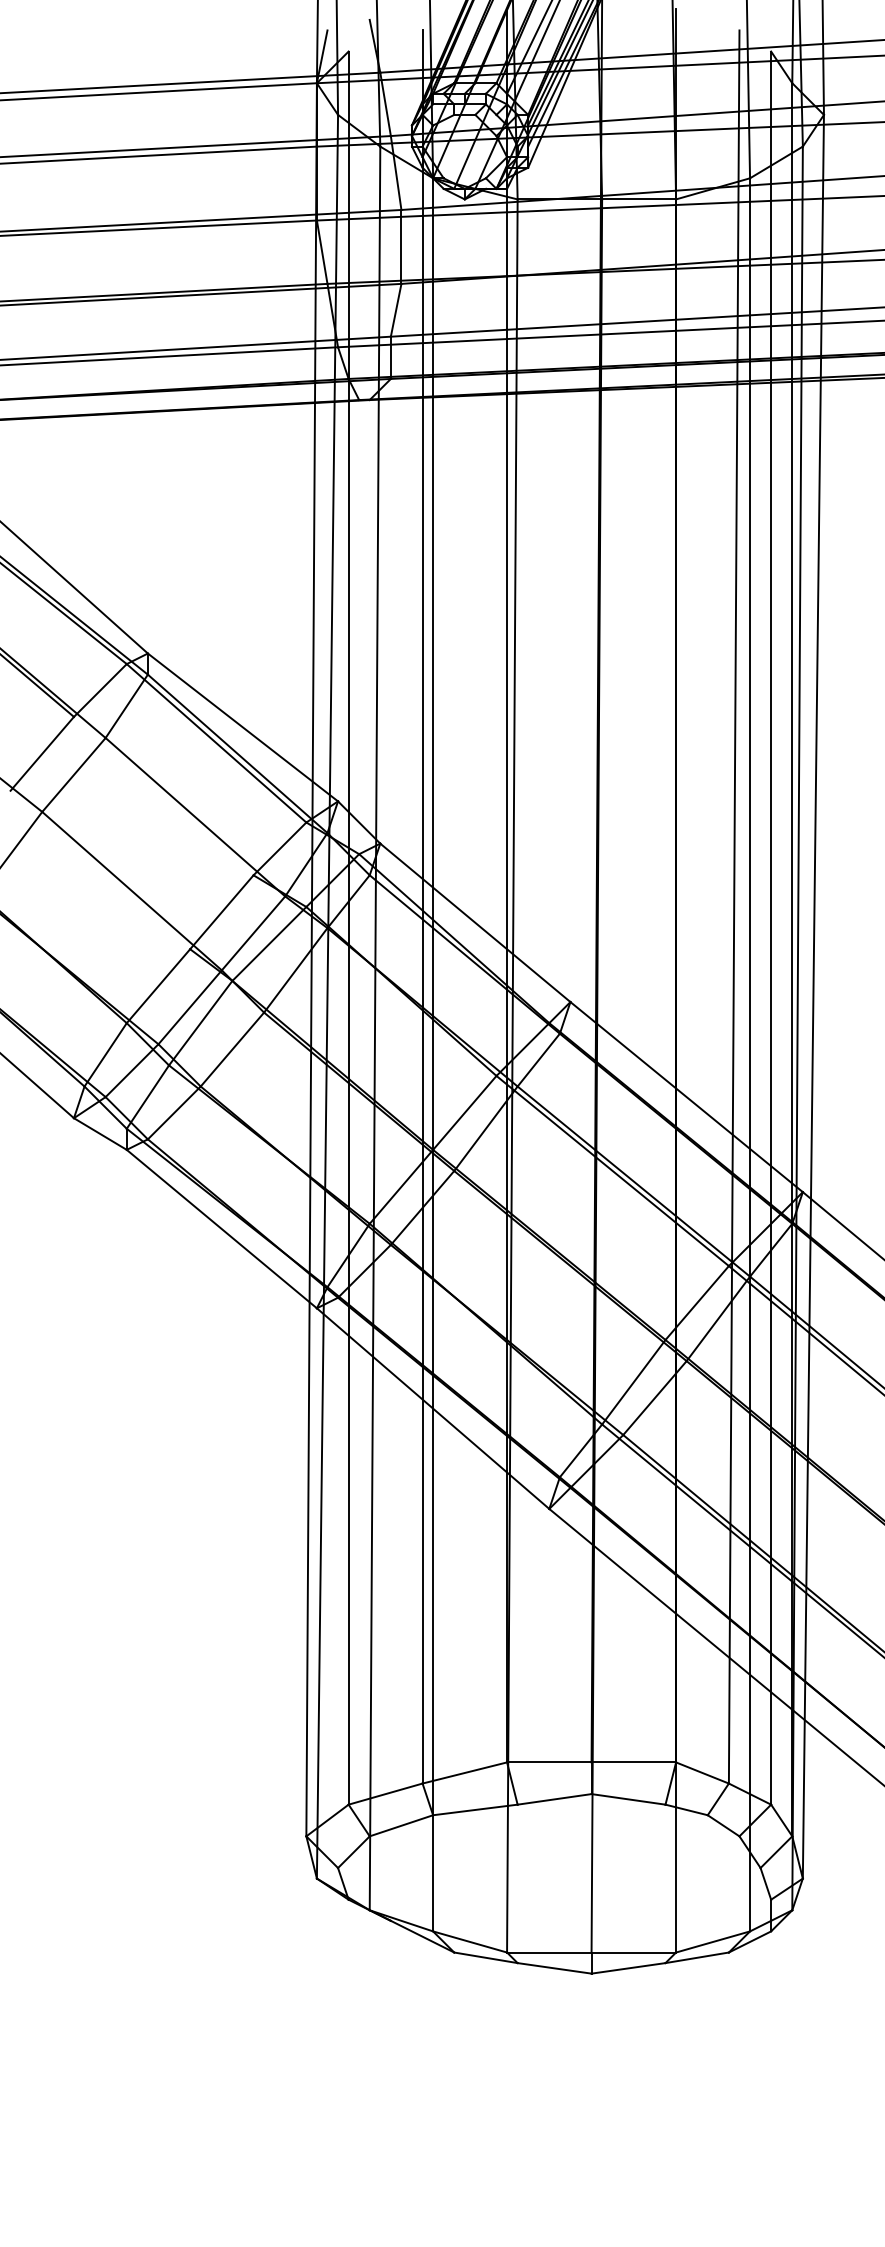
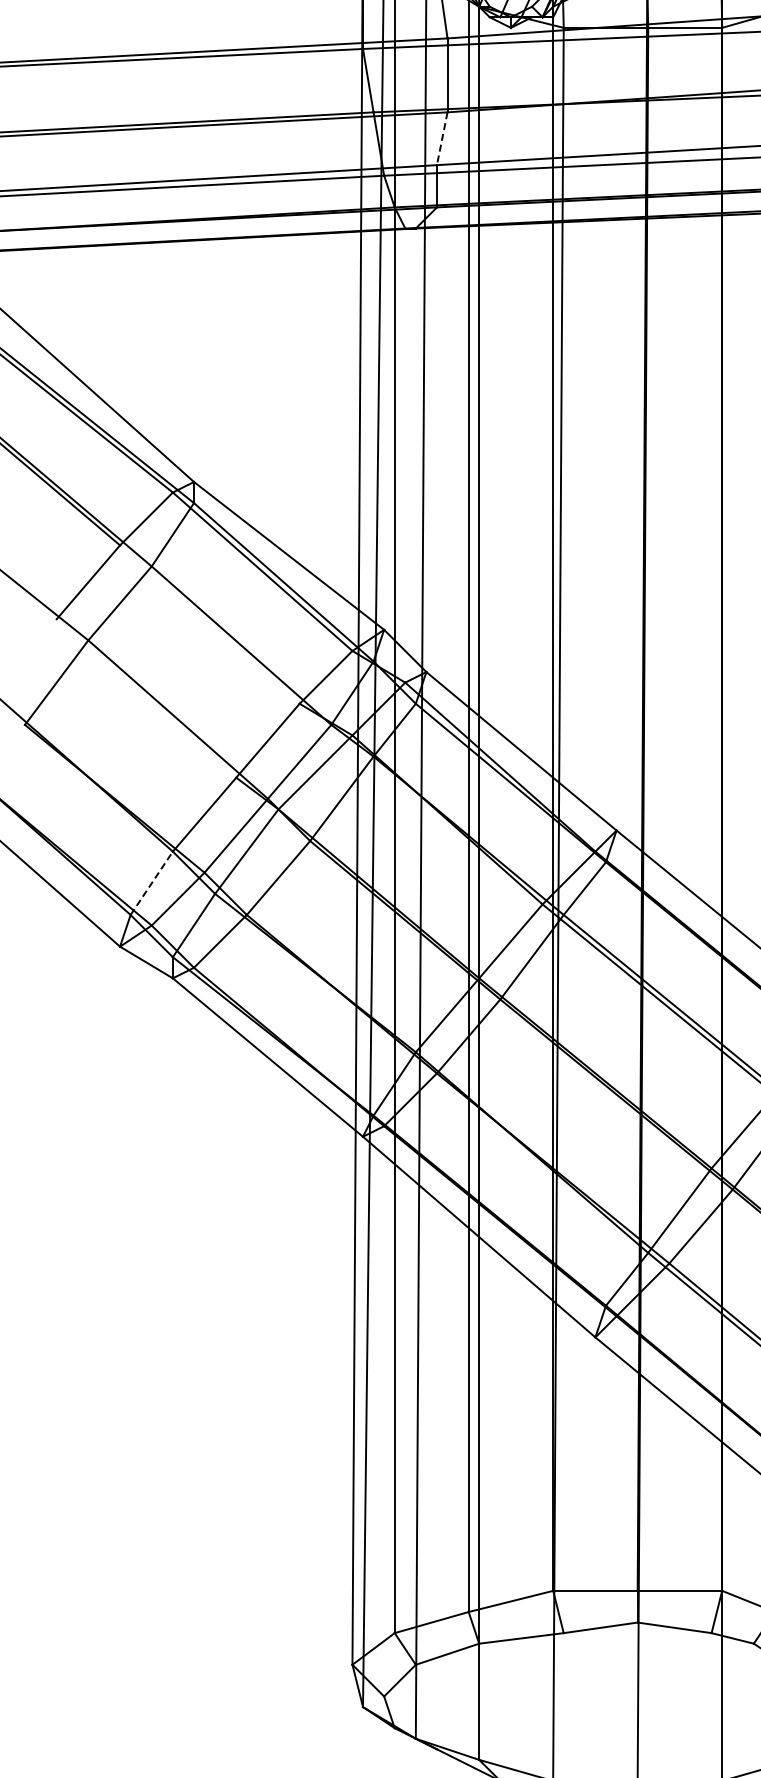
line: (396, 310) -> (442, 138), solid -> dashed
line: (105, 1054) -> (151, 882), solid -> dashed

